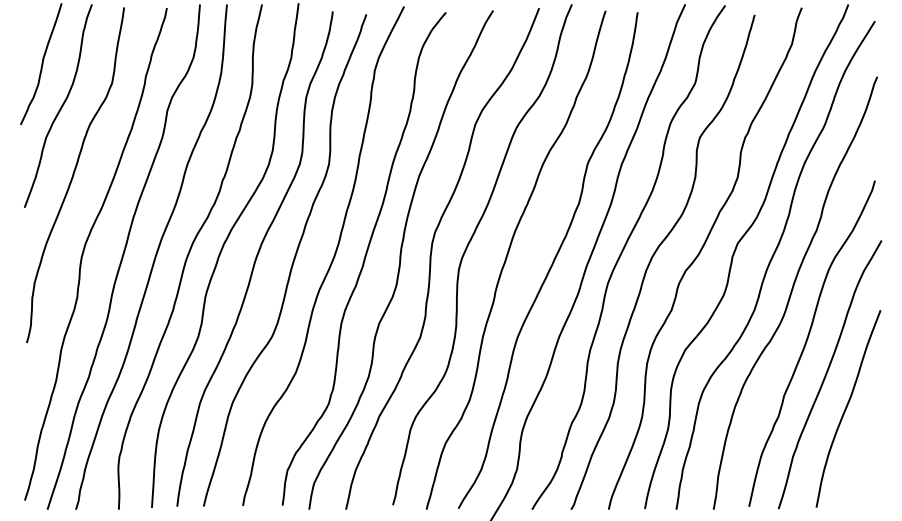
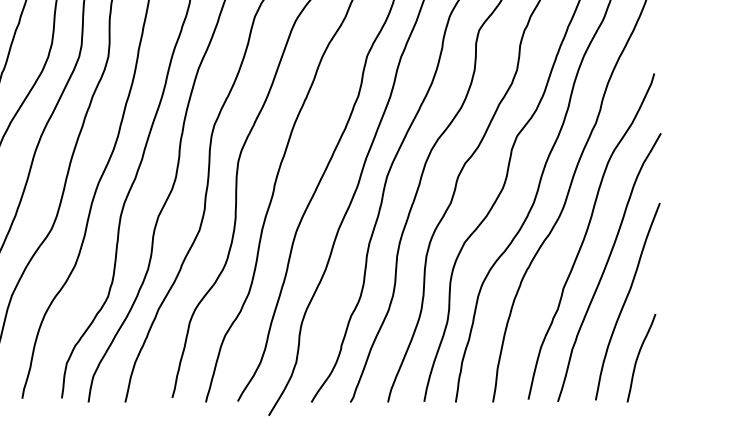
curve: (859, 464) -> (638, 357), added

